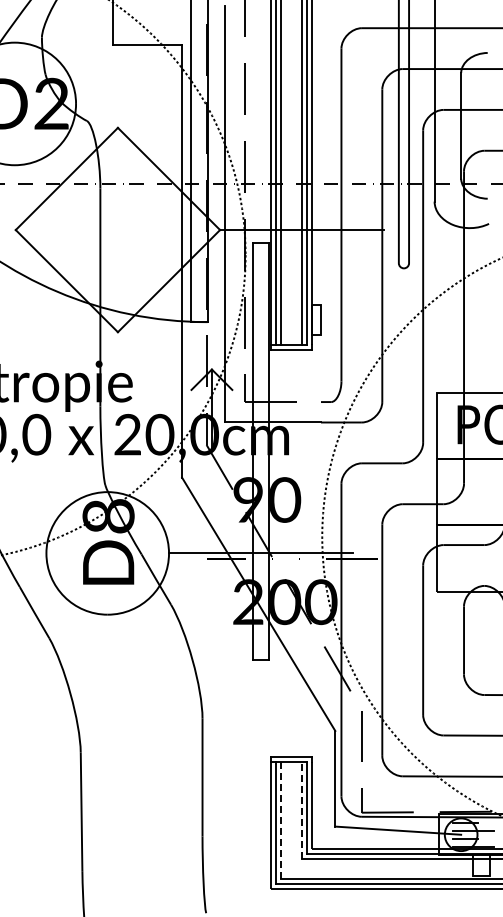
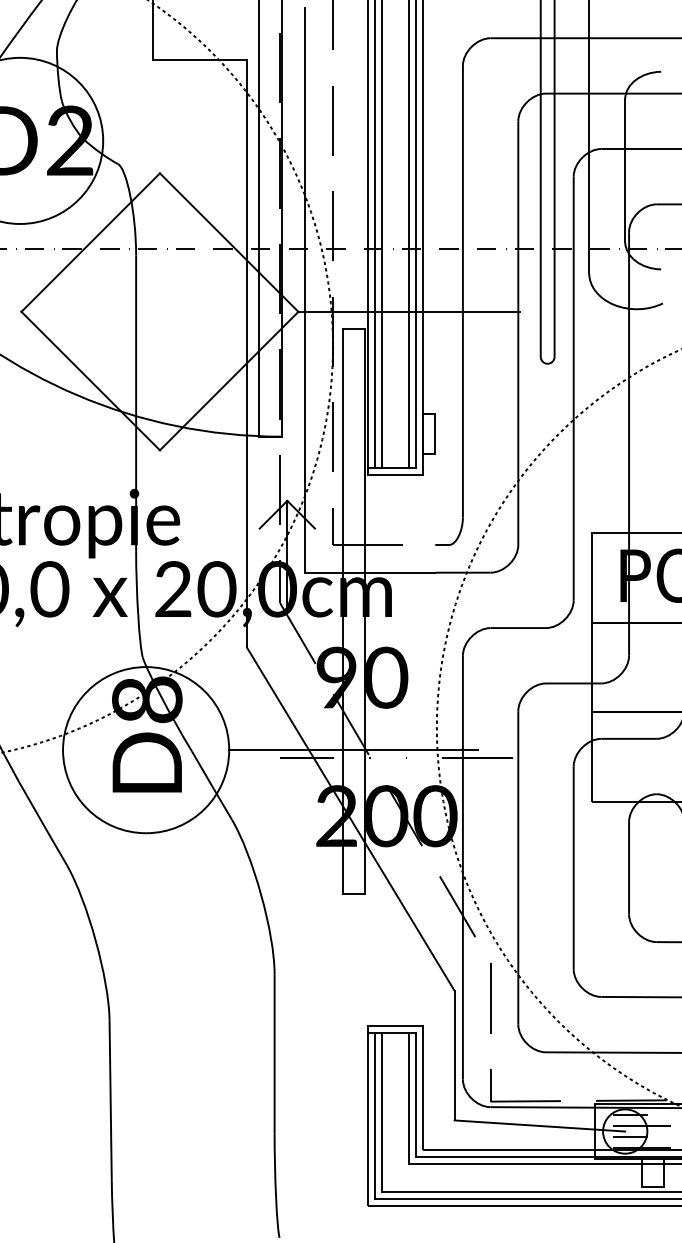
line: (301, 810) -> (408, 1098), dashed -> solid
line: (281, 820) -> (381, 1112), dashed -> solid

